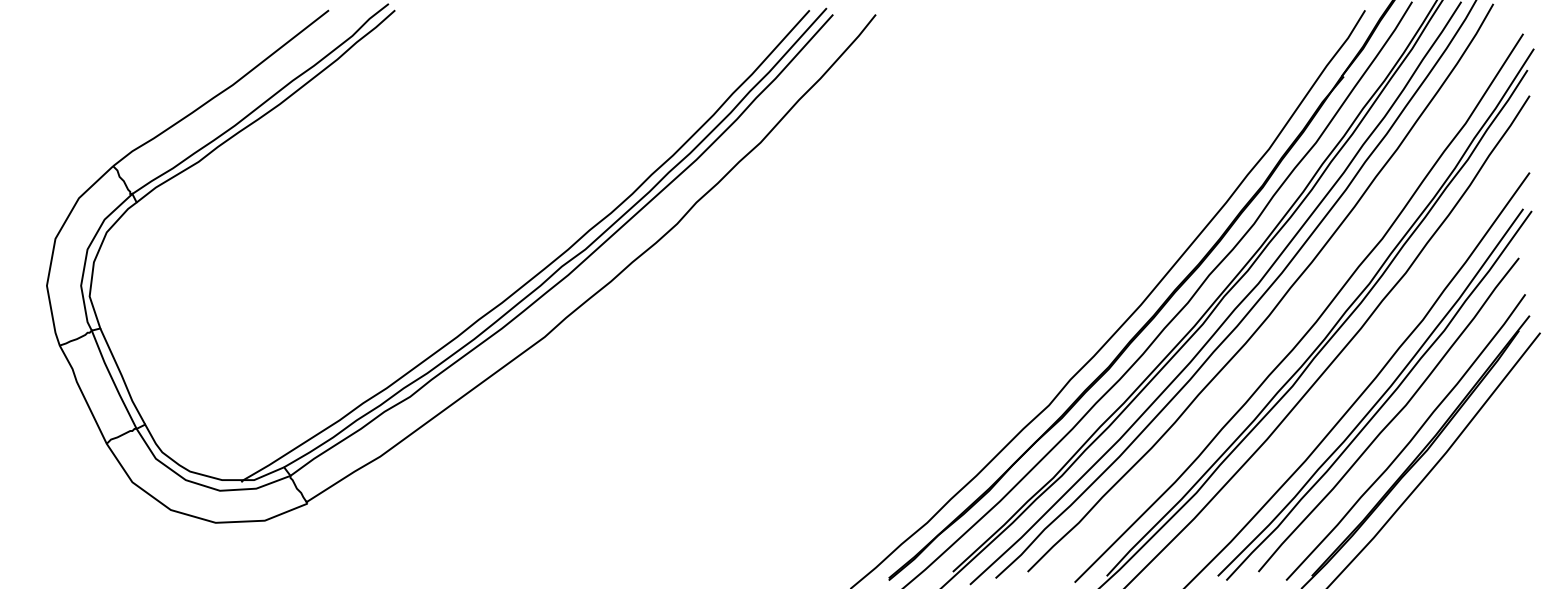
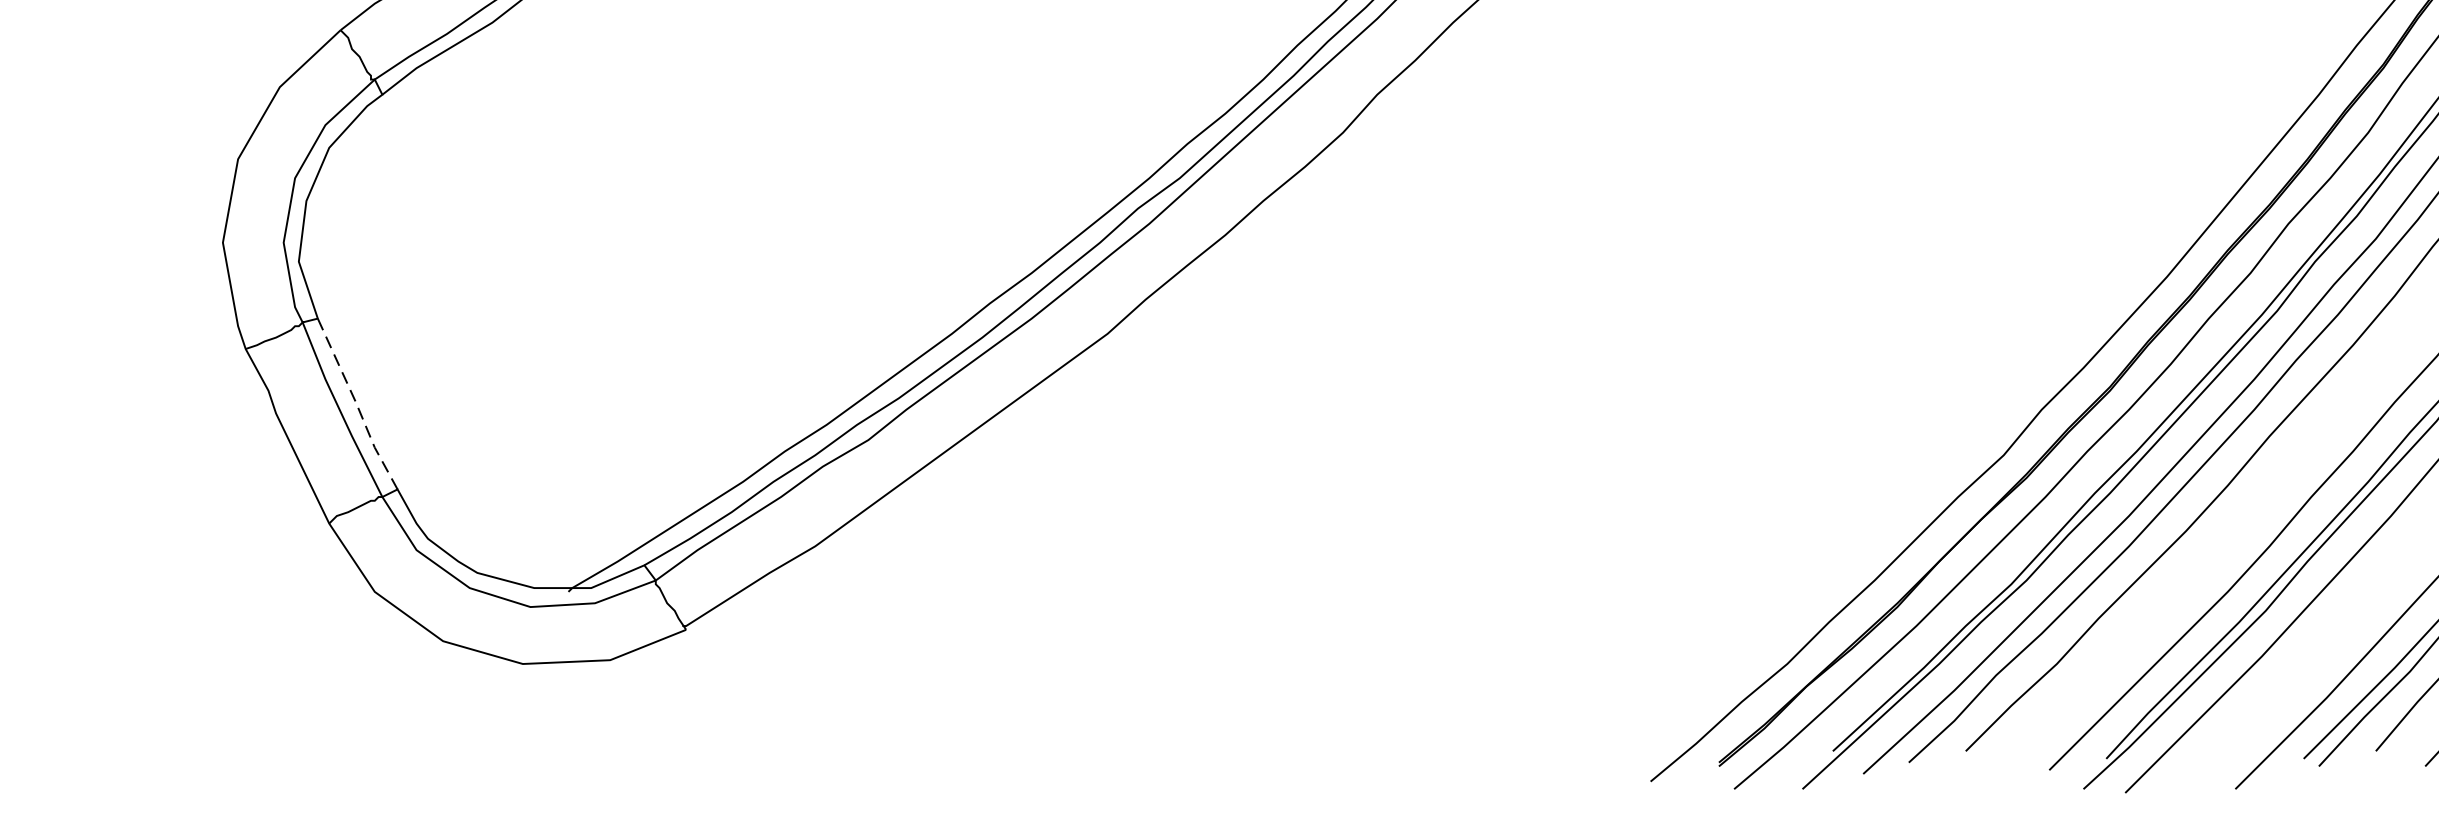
line: (122, 376) -> (357, 403), solid -> dashed

